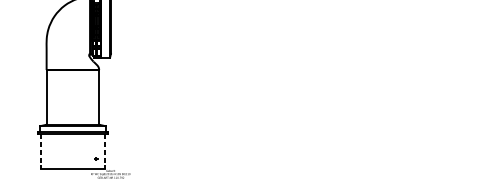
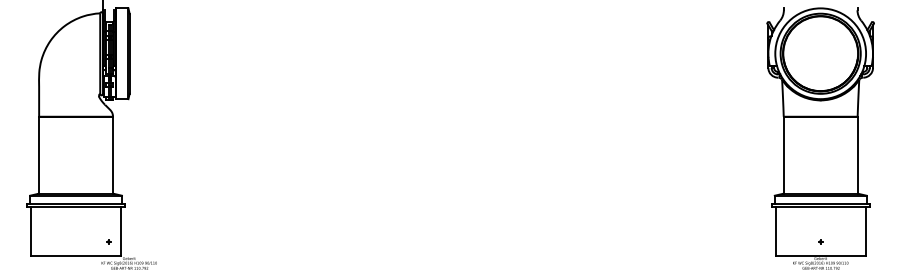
line: (40, 151) -> (30, 231), dashed -> solid
line: (105, 151) -> (121, 231), dashed -> solid

